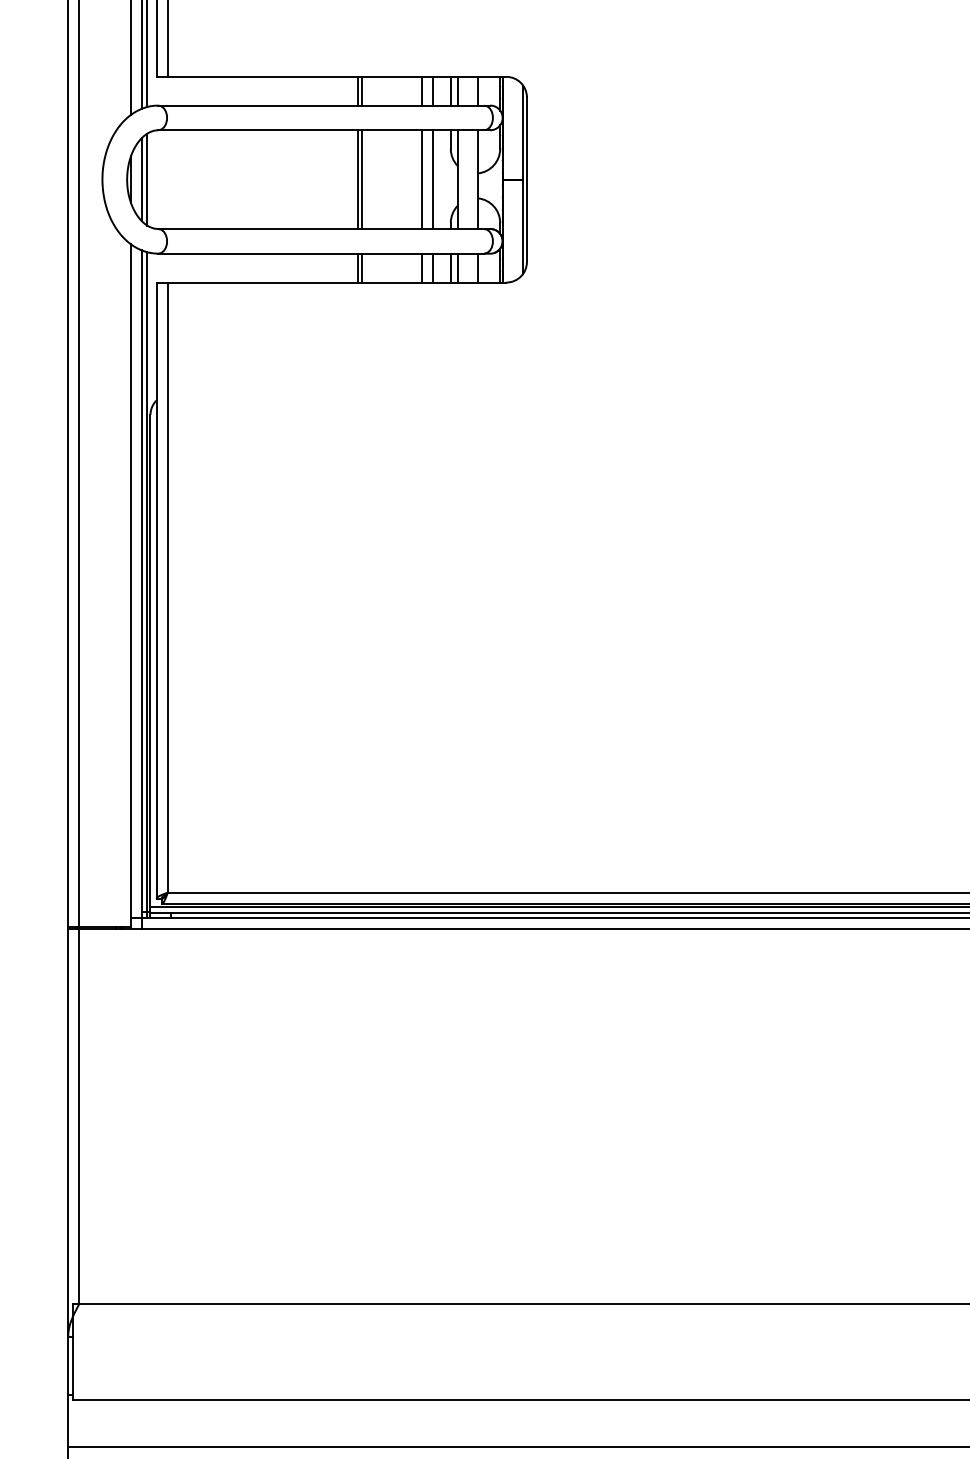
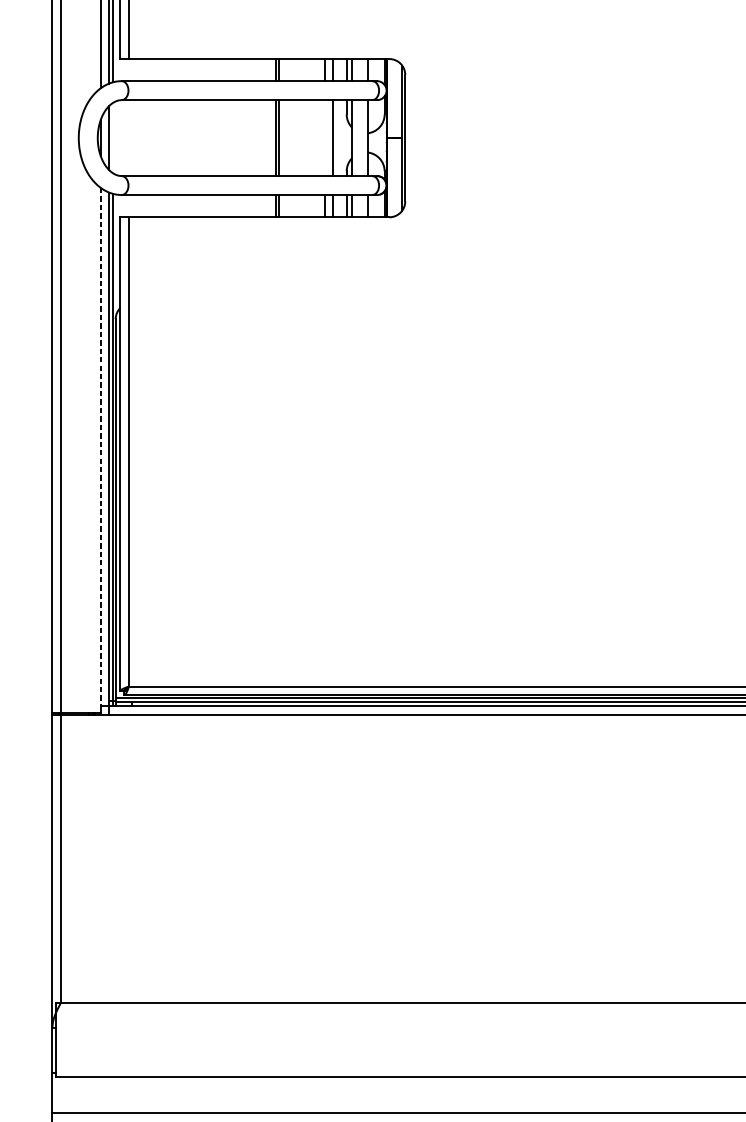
line: (147, 179) -> (113, 137), removed
line: (422, 179) -> (324, 137), removed
line: (131, 581) -> (101, 447), solid -> dashed

